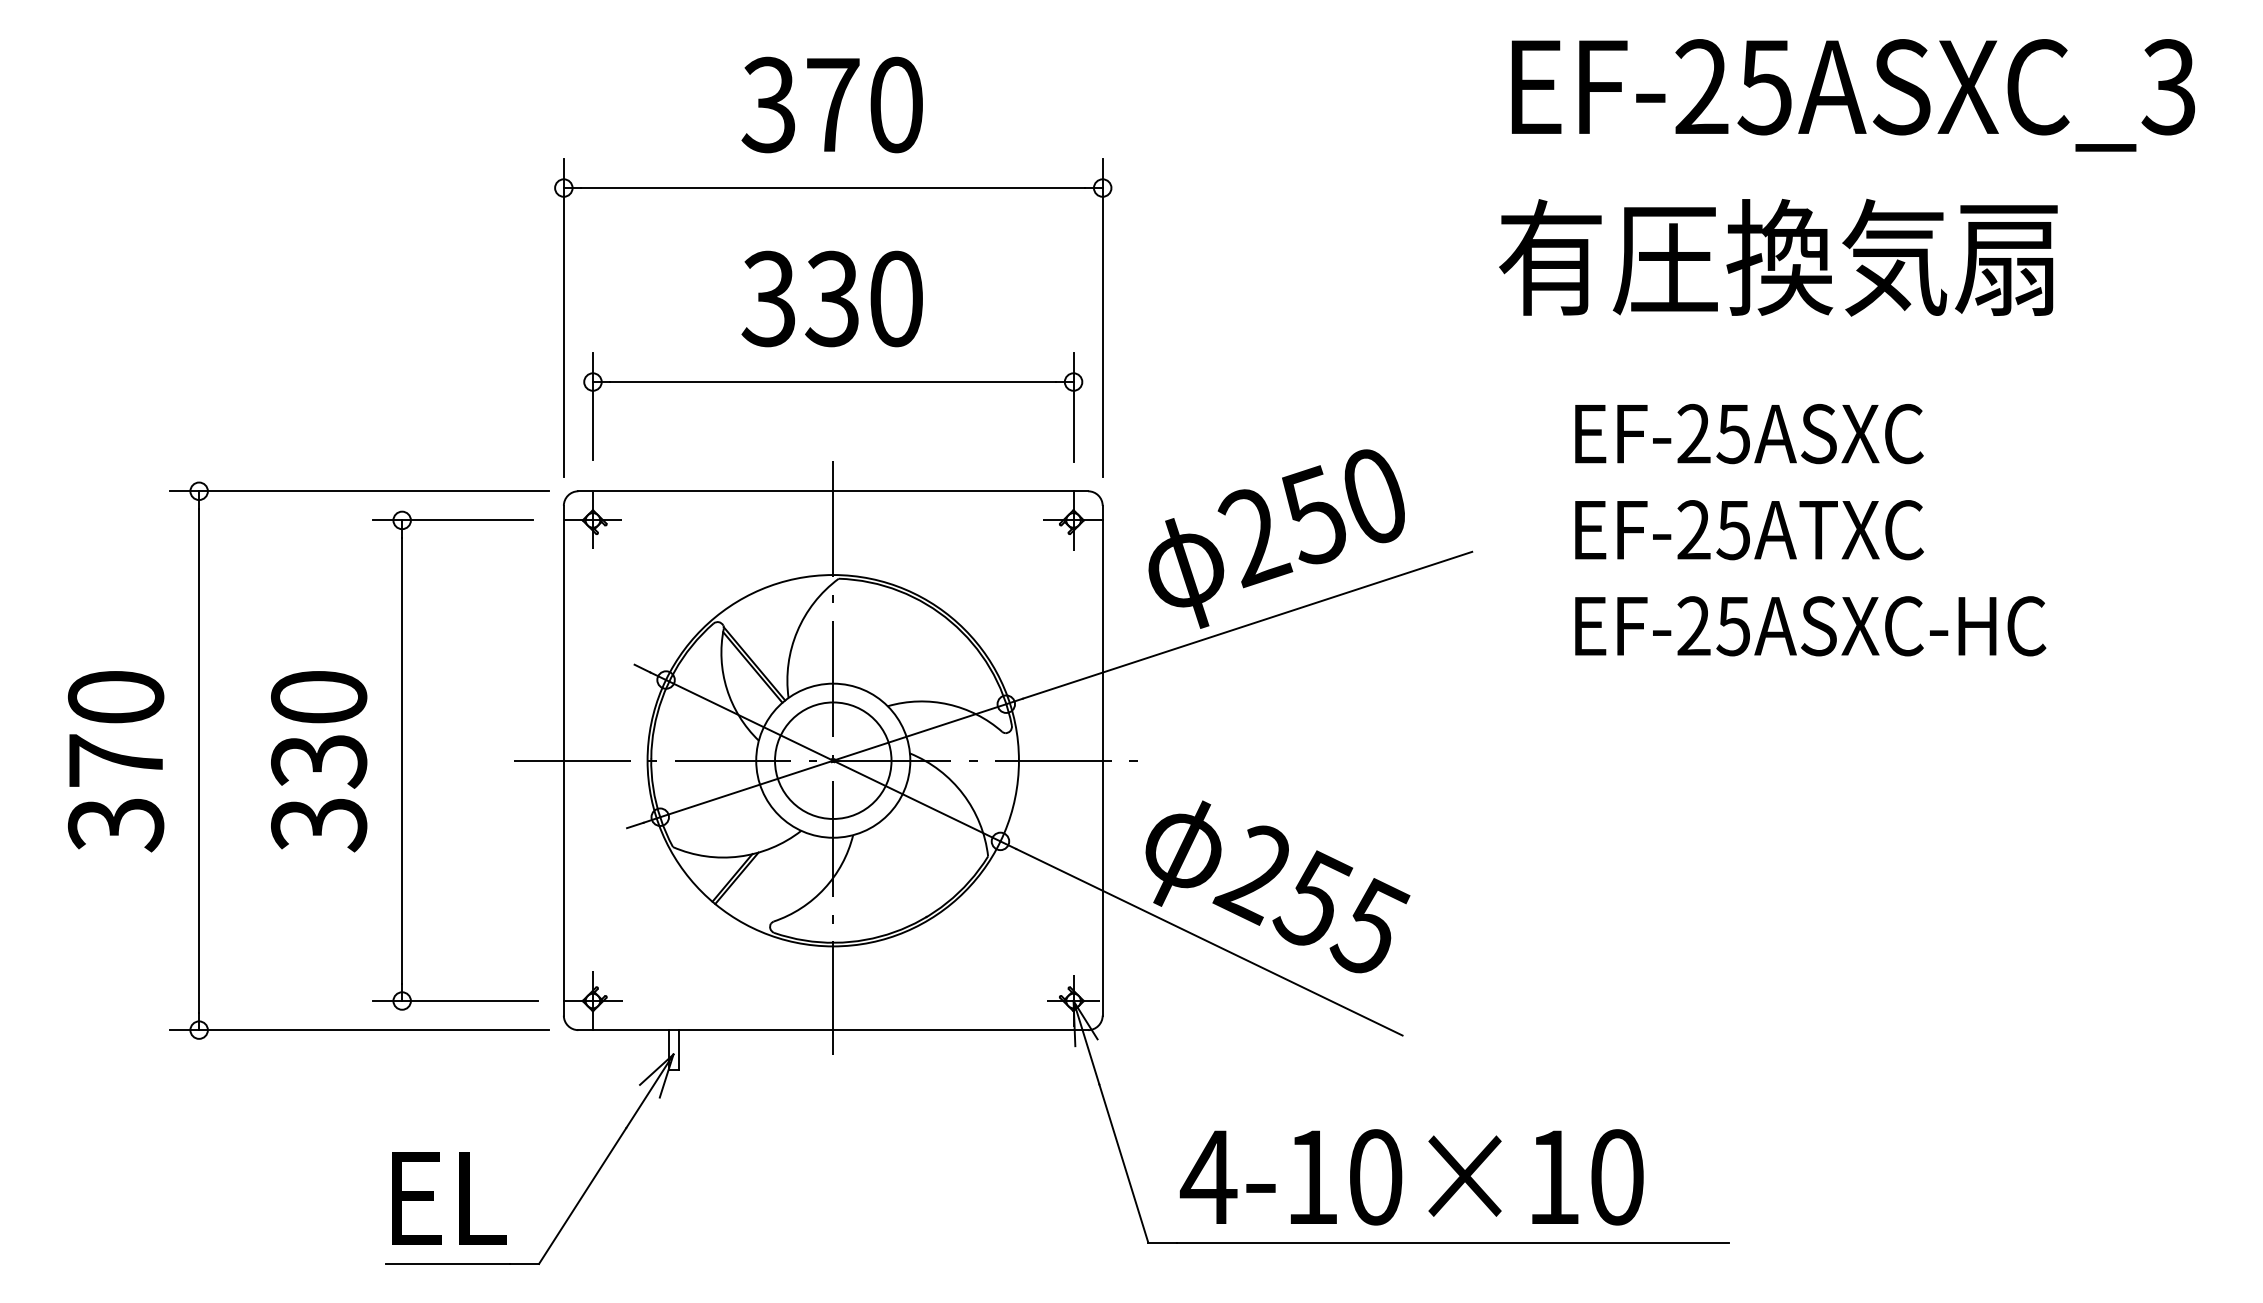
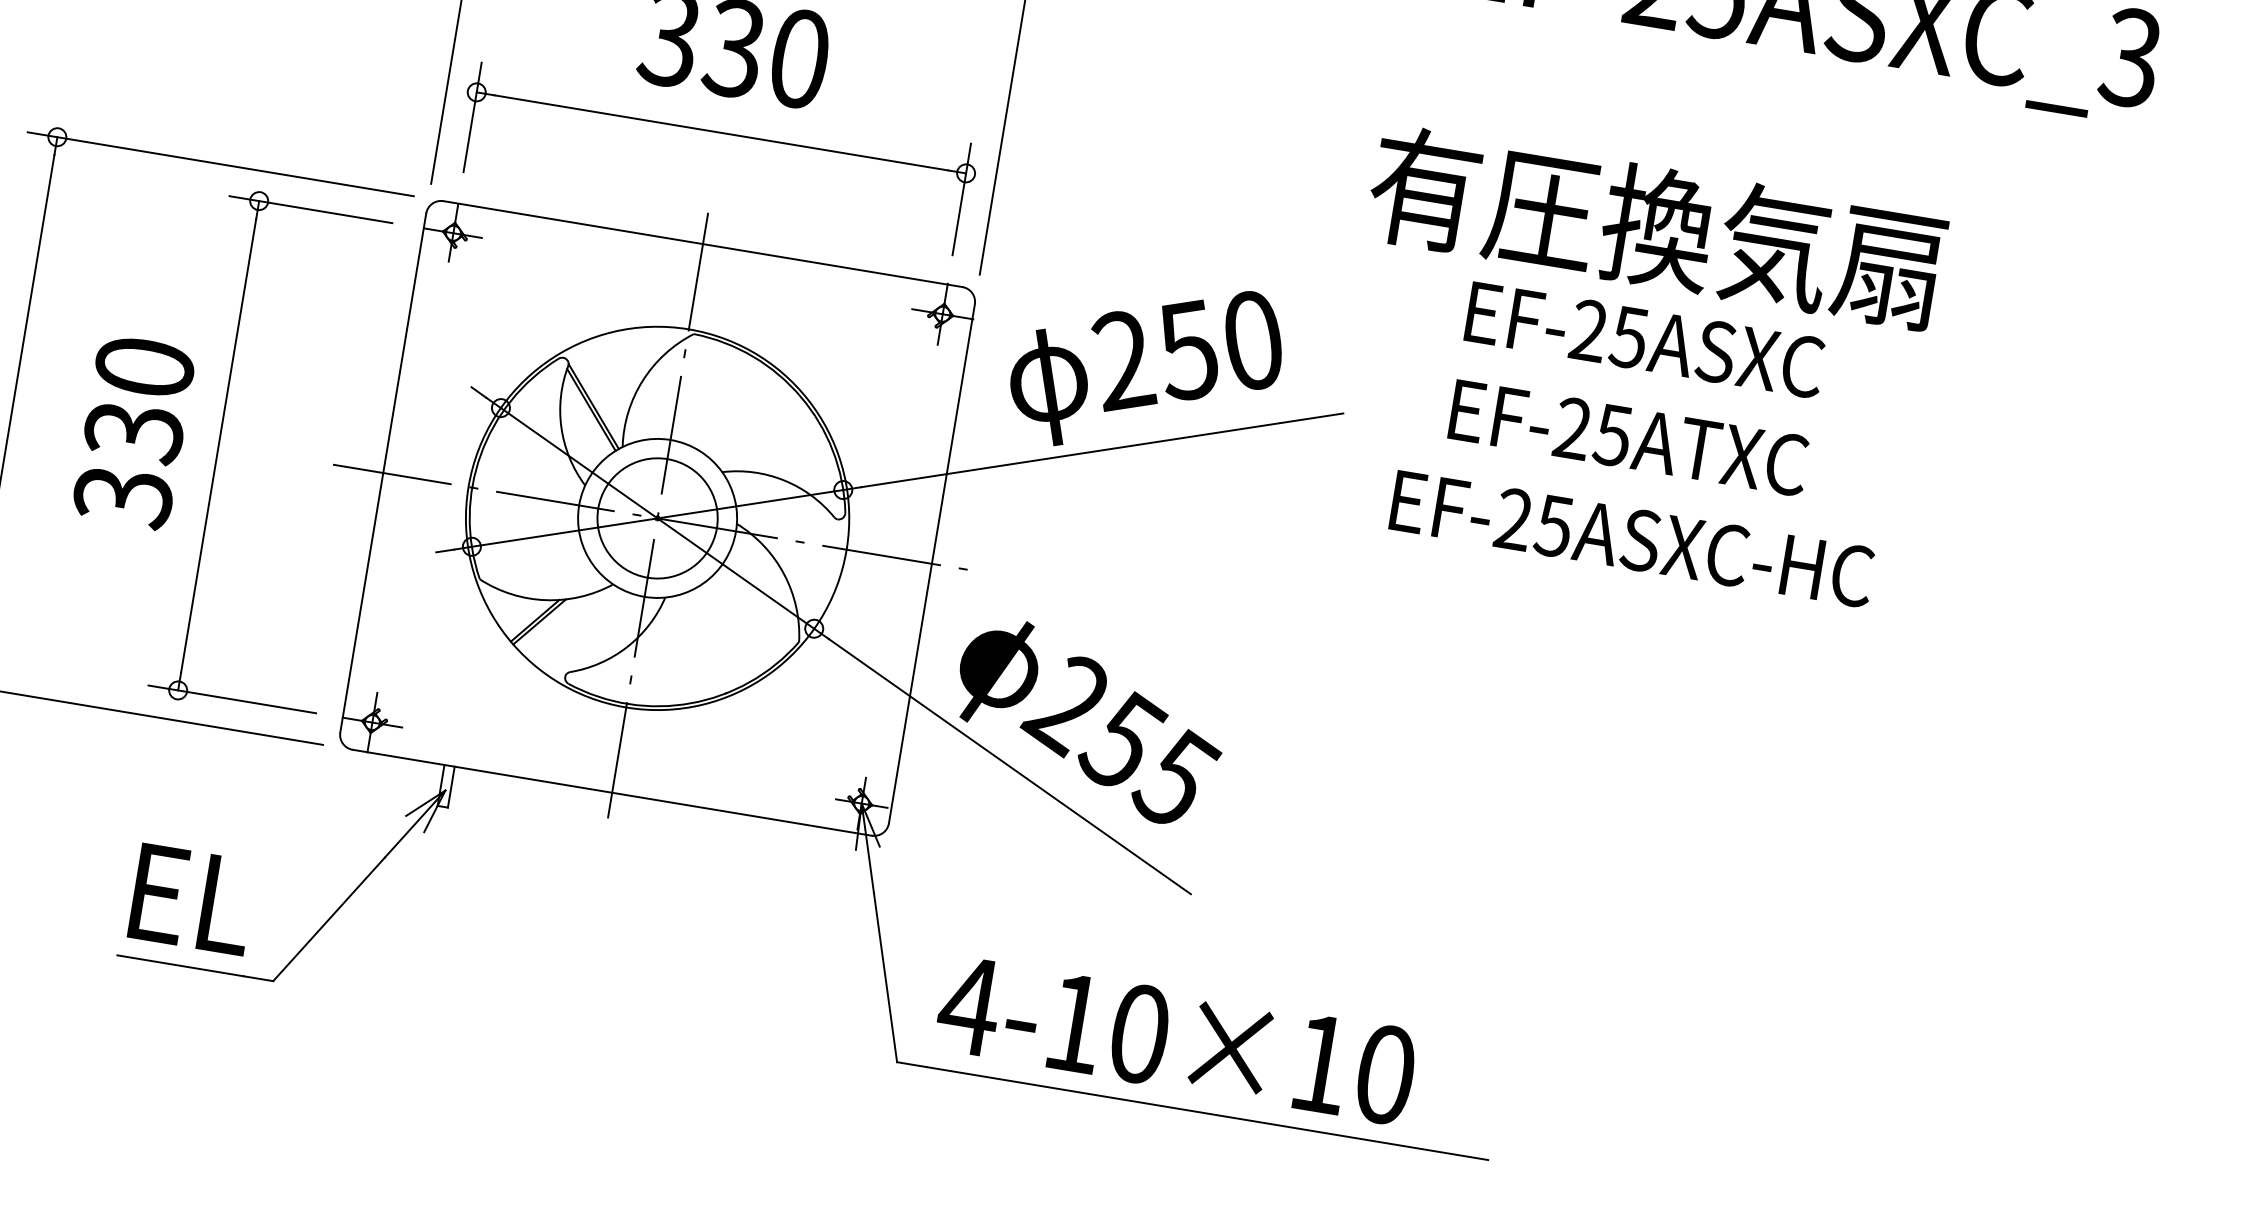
text: (1778, 257) -> (1656, 227), moved
text: (1810, 626) -> (1632, 539), moved

